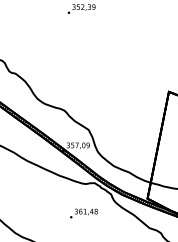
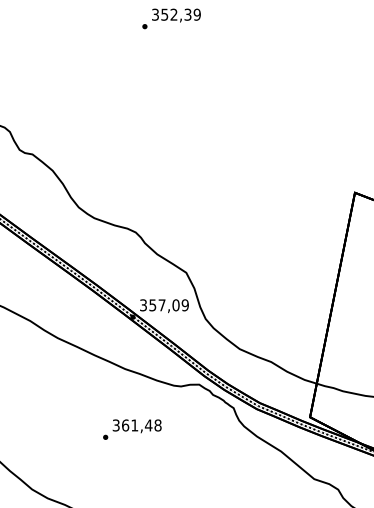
text: (83, 213) -> (131, 429), moved

